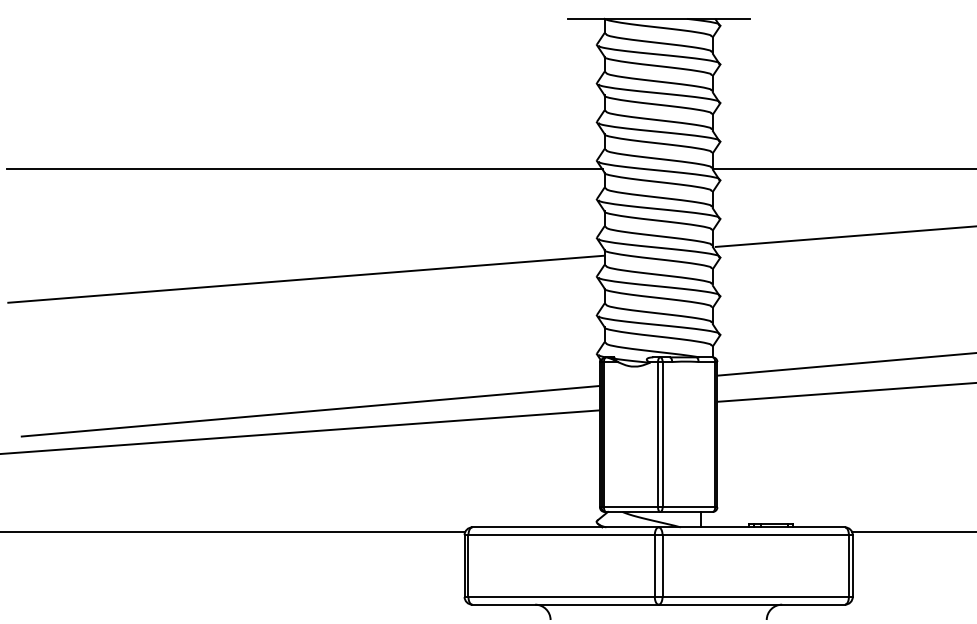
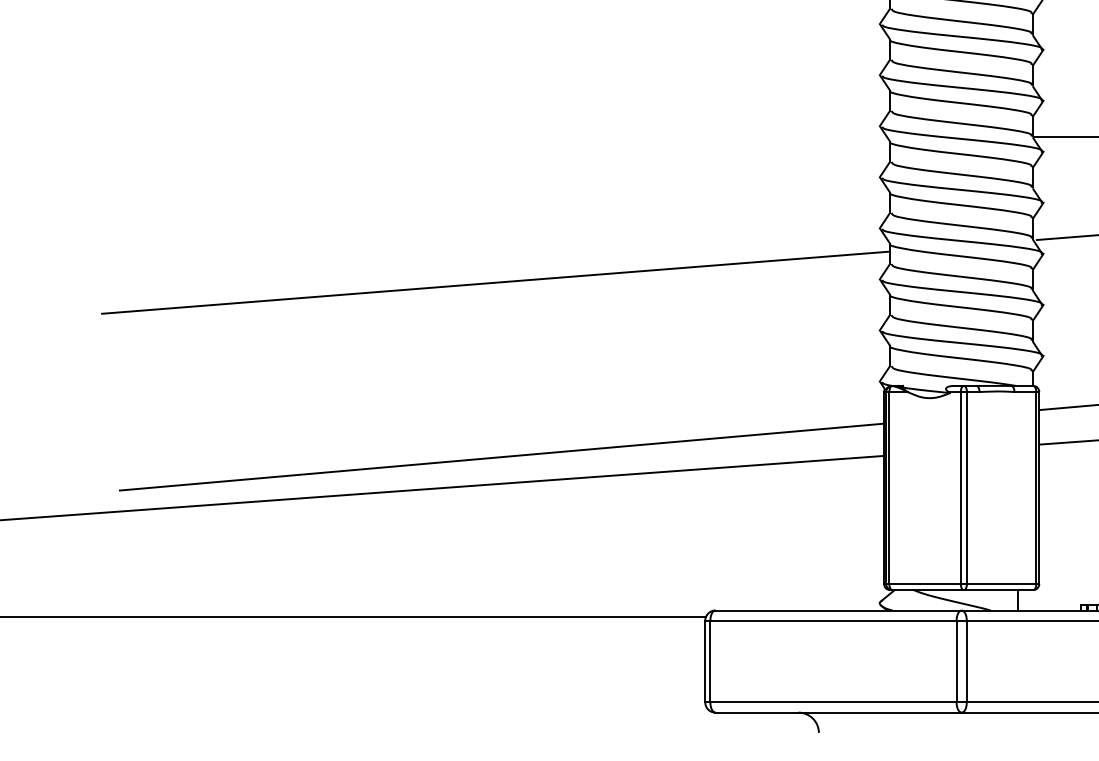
line: (304, 168) -> (493, 136), removed

